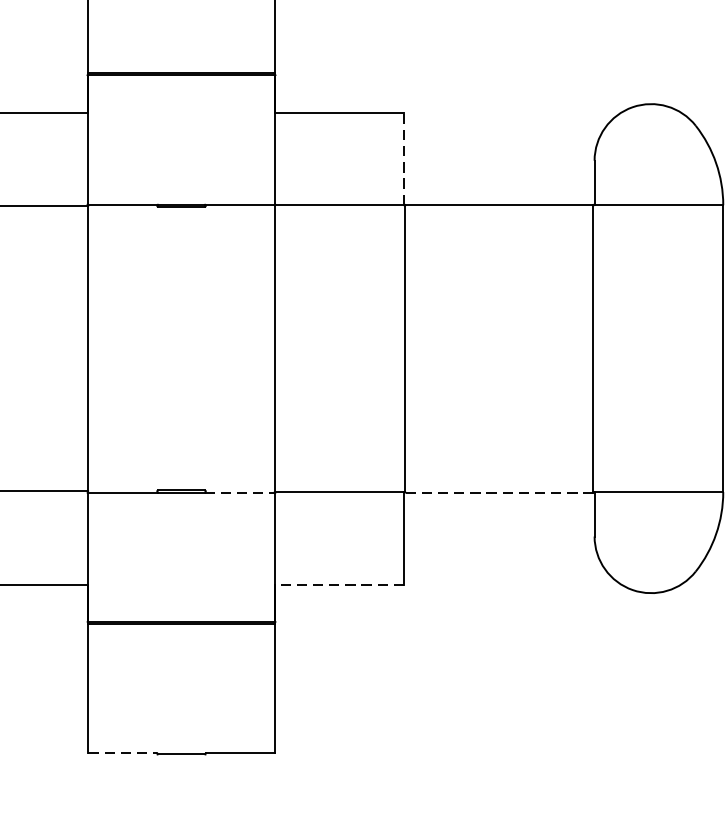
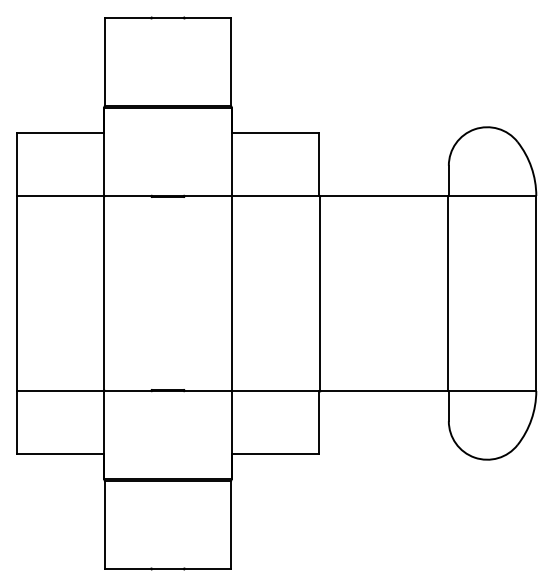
line: (404, 157) -> (319, 163), dashed -> solid
line: (241, 492) -> (208, 391), dashed -> solid
line: (499, 492) -> (384, 391), dashed -> solid
line: (339, 583) -> (275, 453), dashed -> solid
line: (123, 753) -> (128, 568), dashed -> solid

